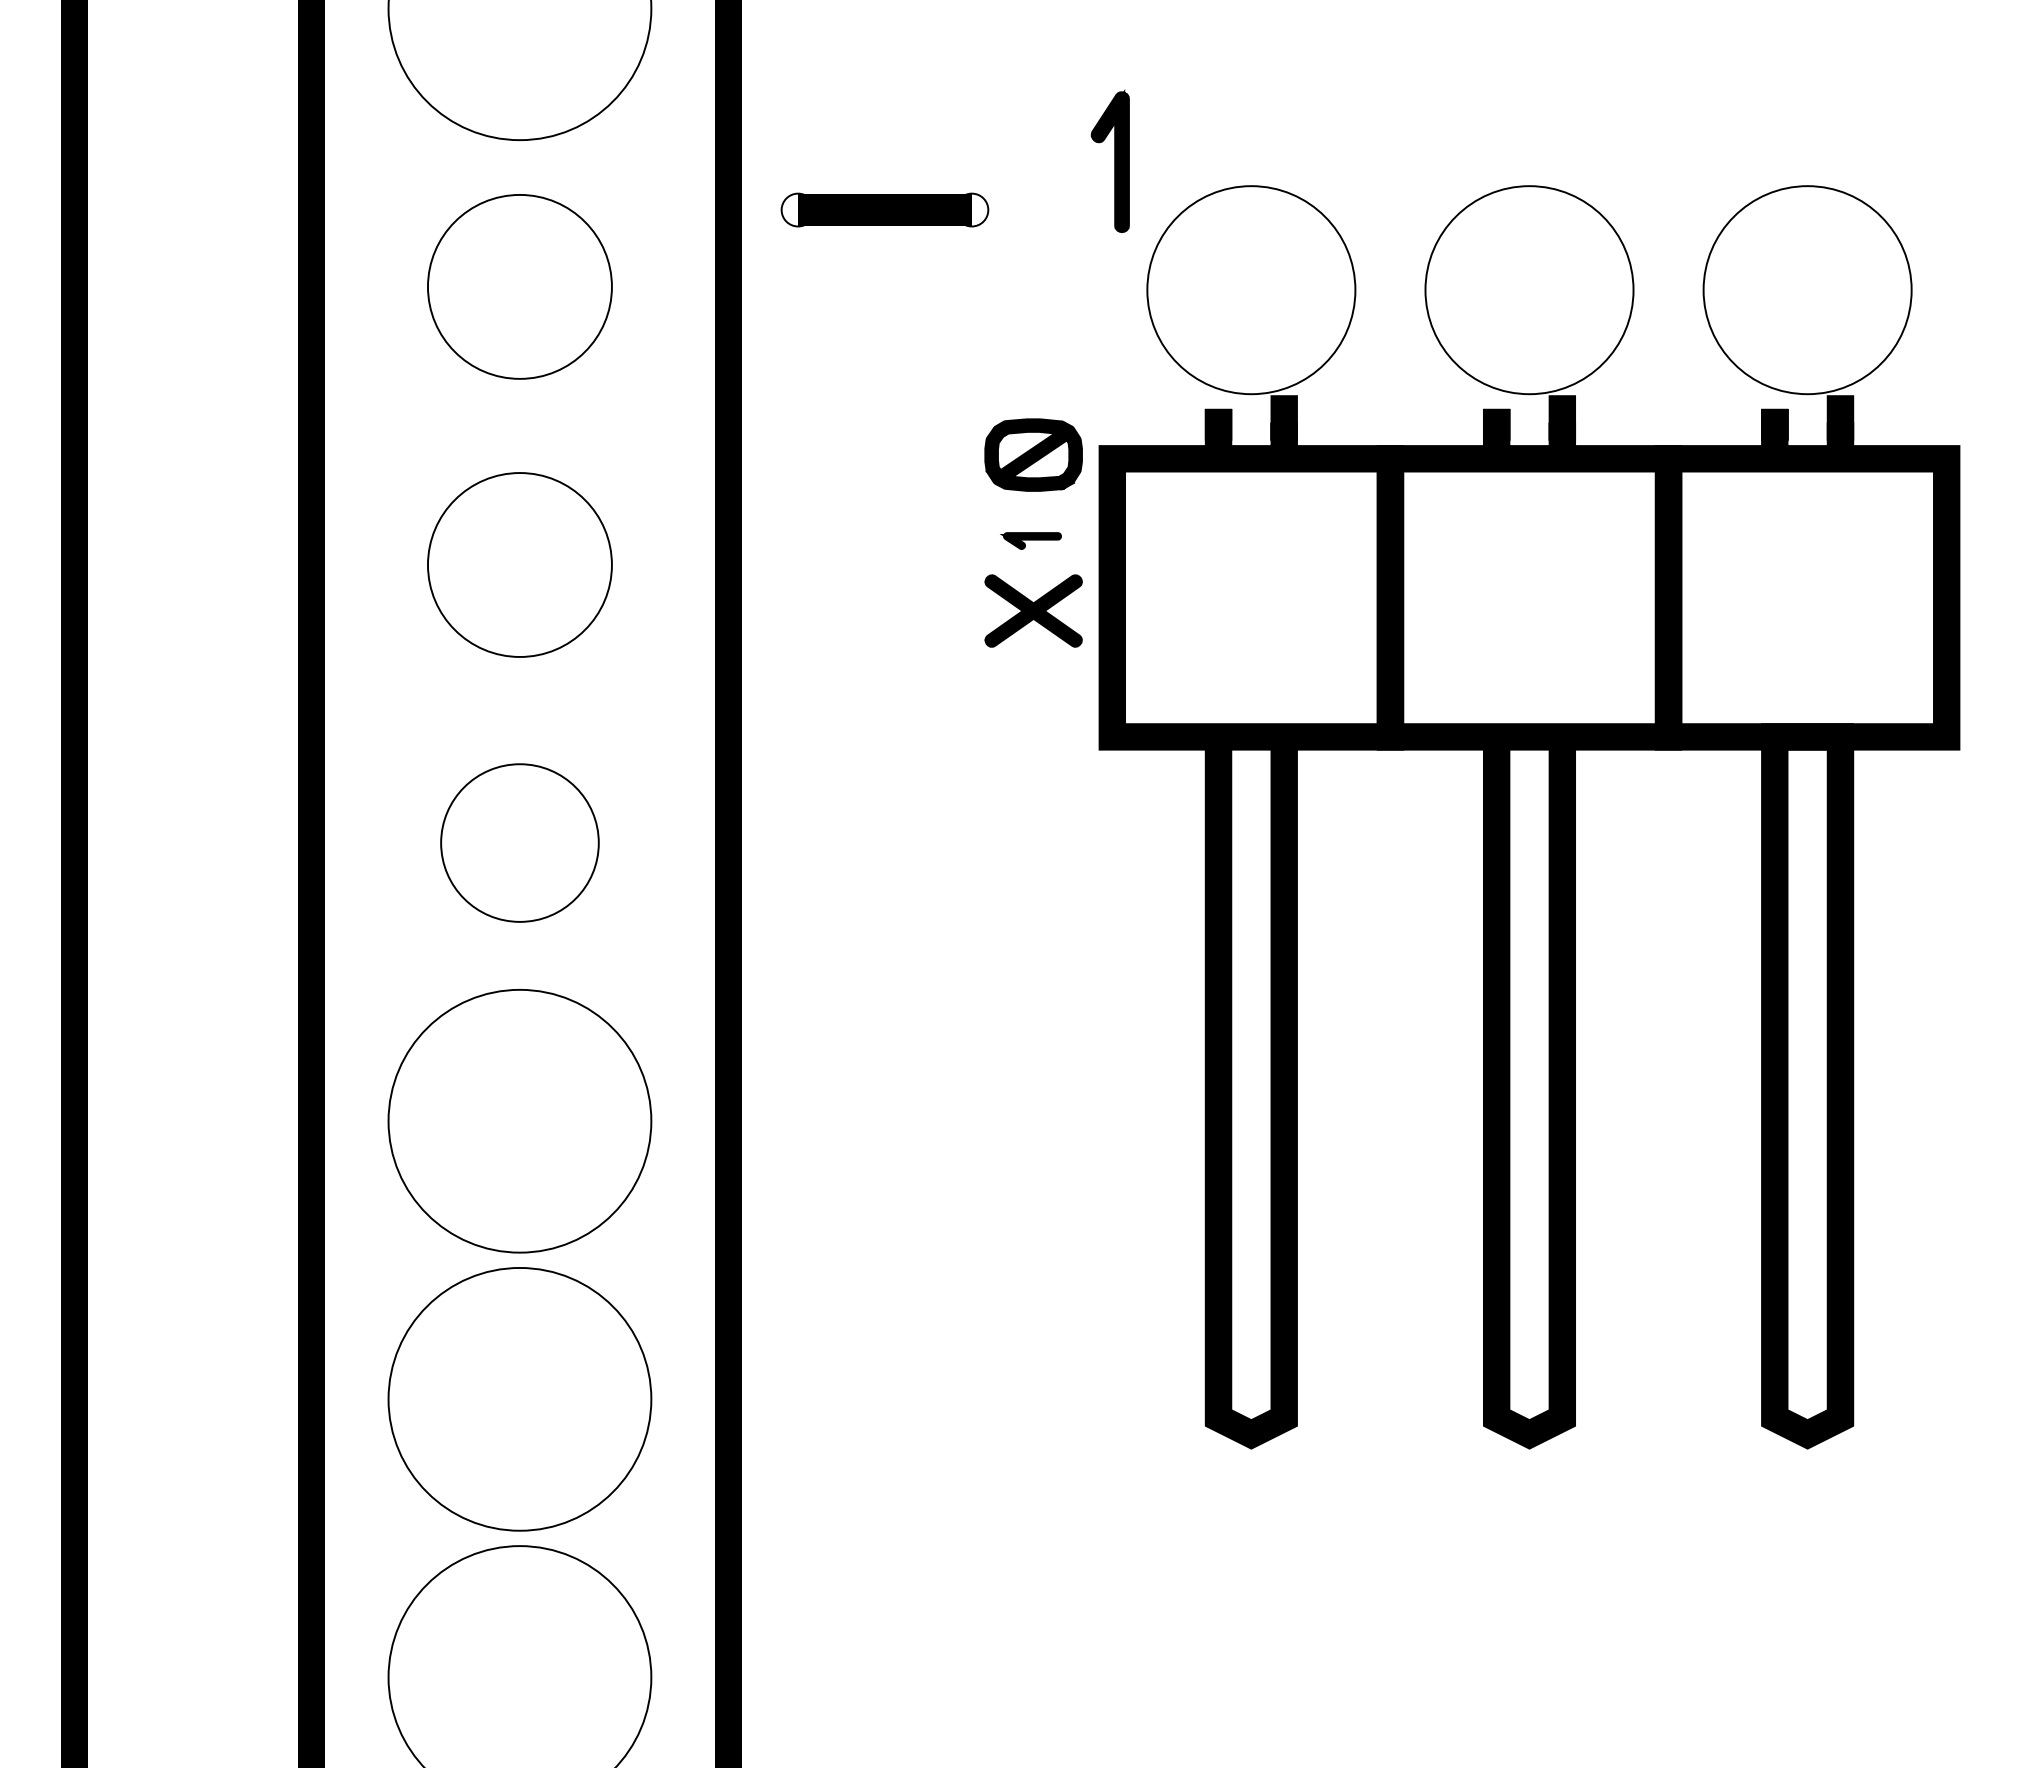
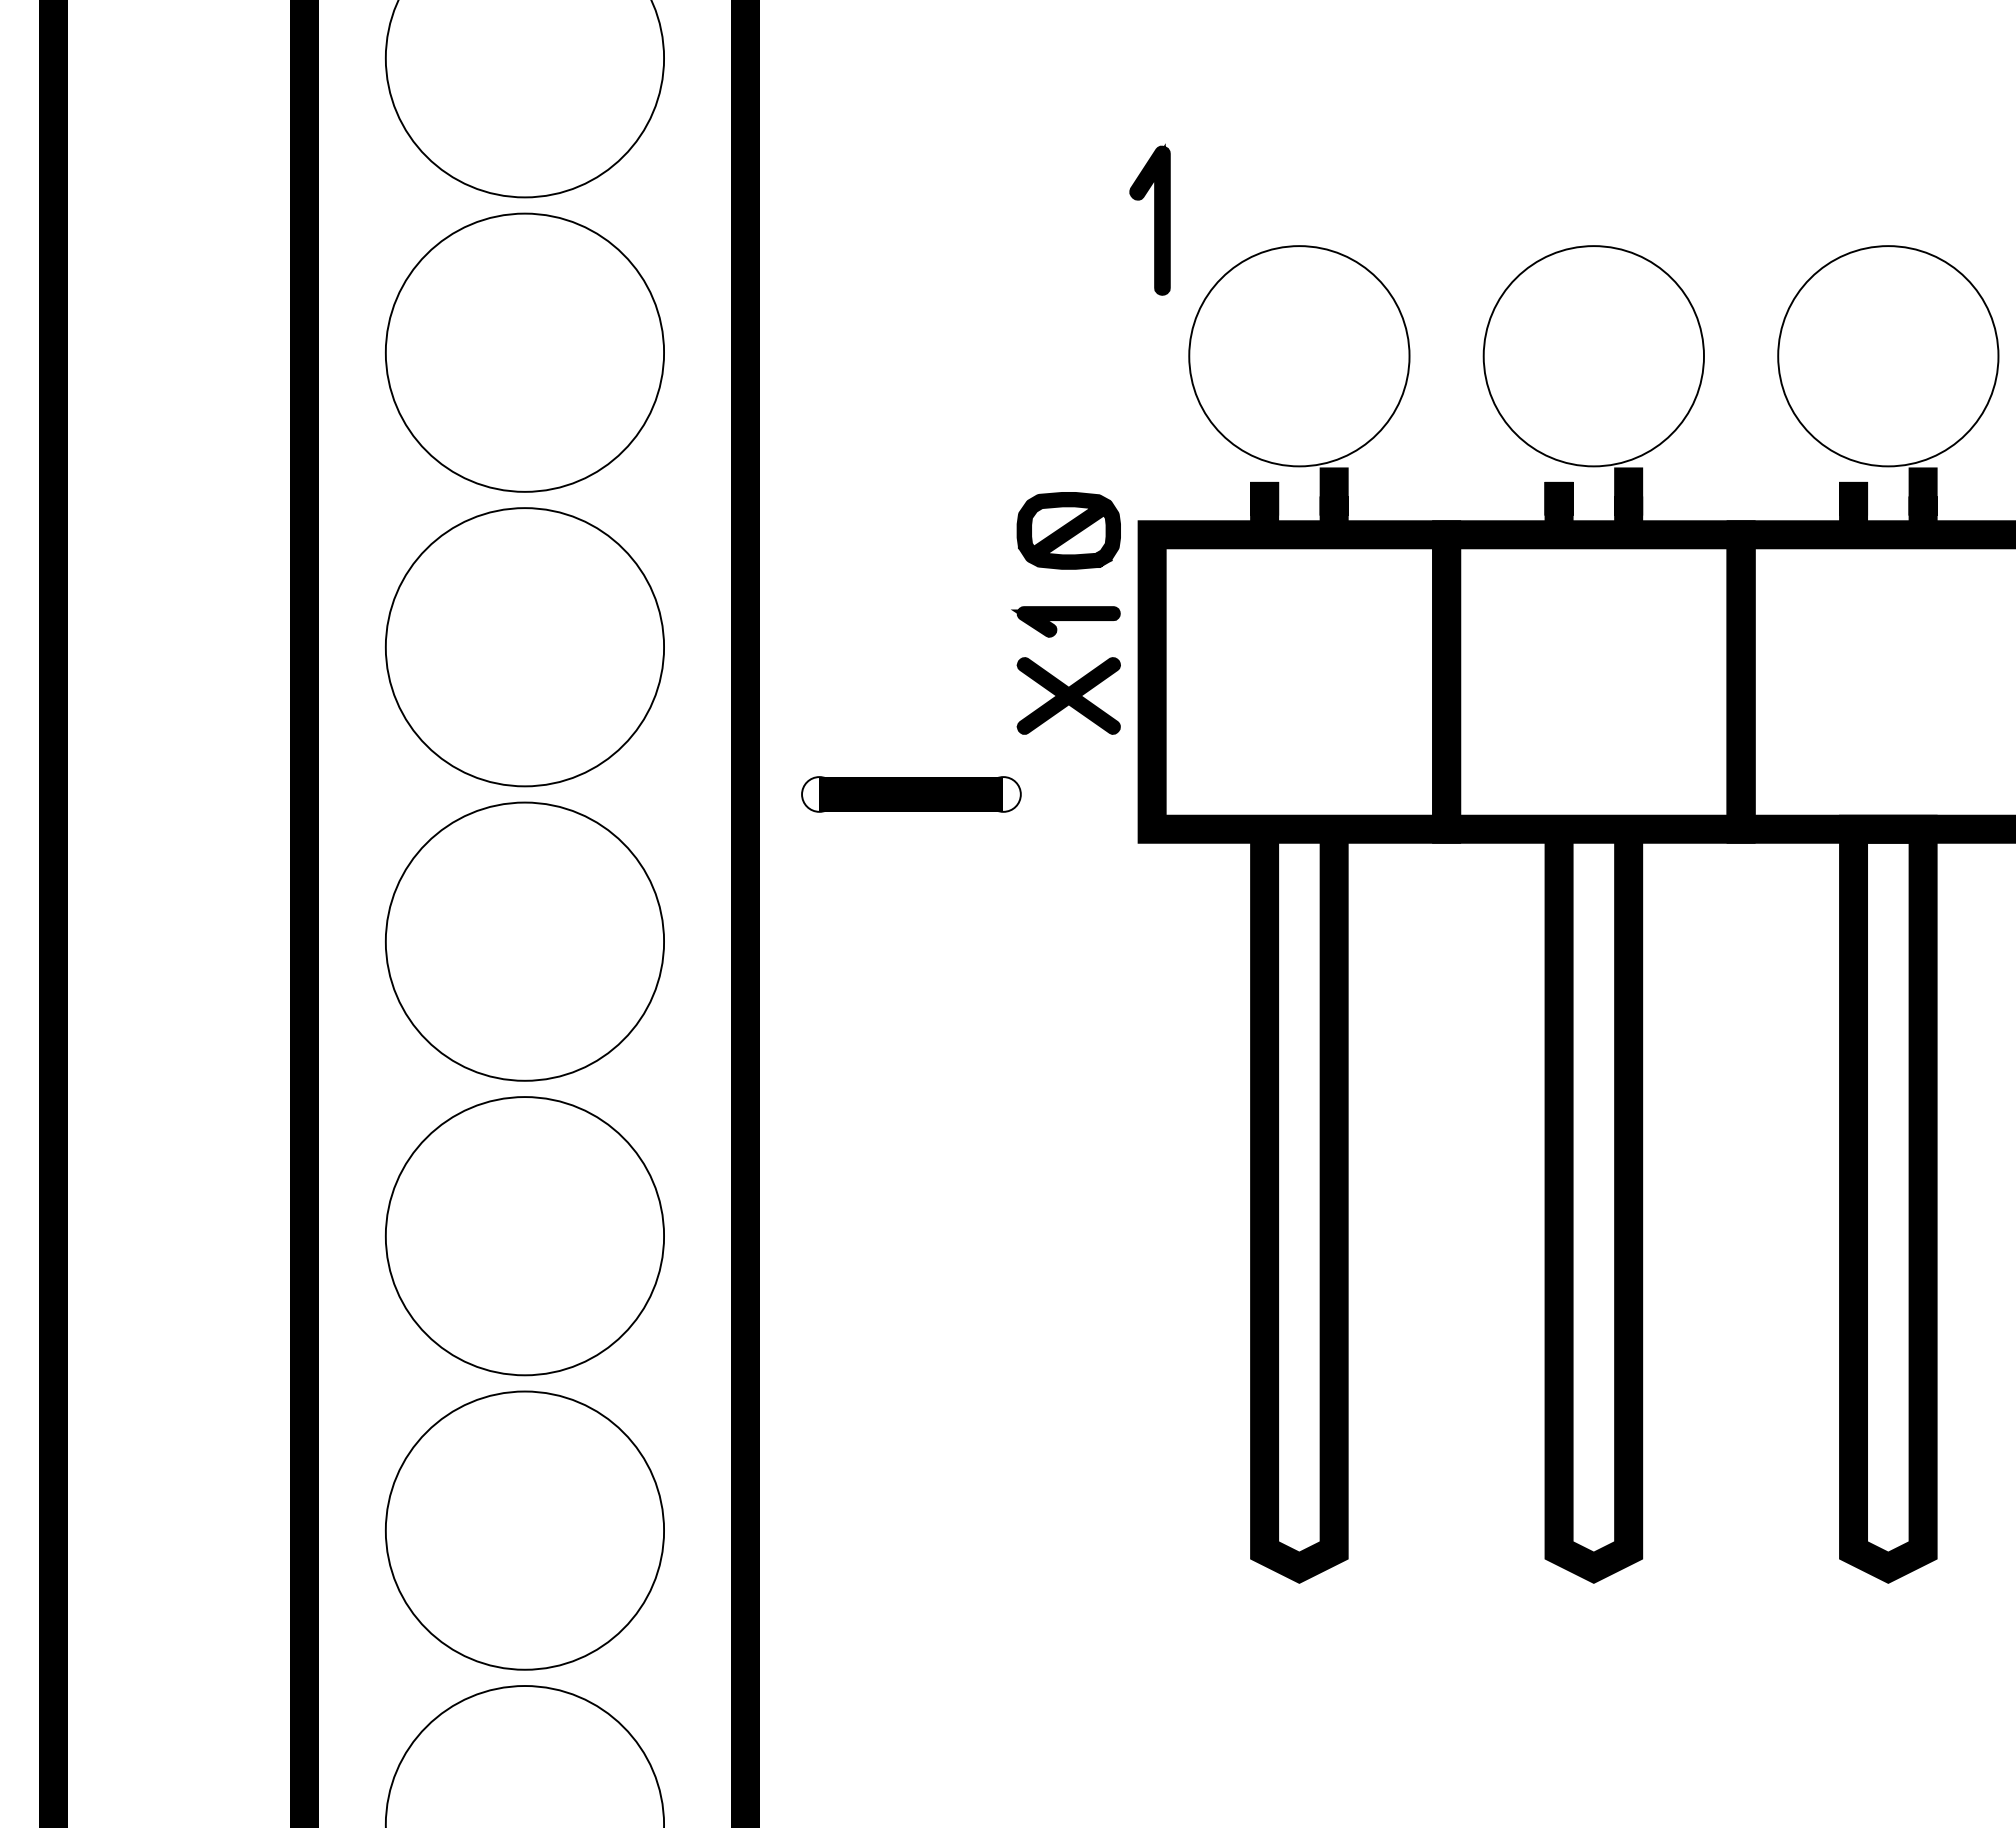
part: (884, 209) -> (910, 793), moved
part: (519, 286) -> (524, 352), size x1.43
part: (1030, 540) -> (1065, 621), size x1.67
part: (519, 564) -> (524, 646), size x1.43
part: (519, 842) -> (524, 941), size x1.67

